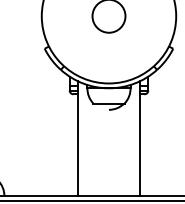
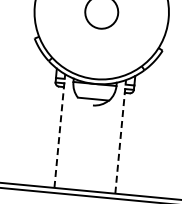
line: (78, 138) -> (59, 131), solid -> dashed
line: (139, 138) -> (120, 136), solid -> dashed

